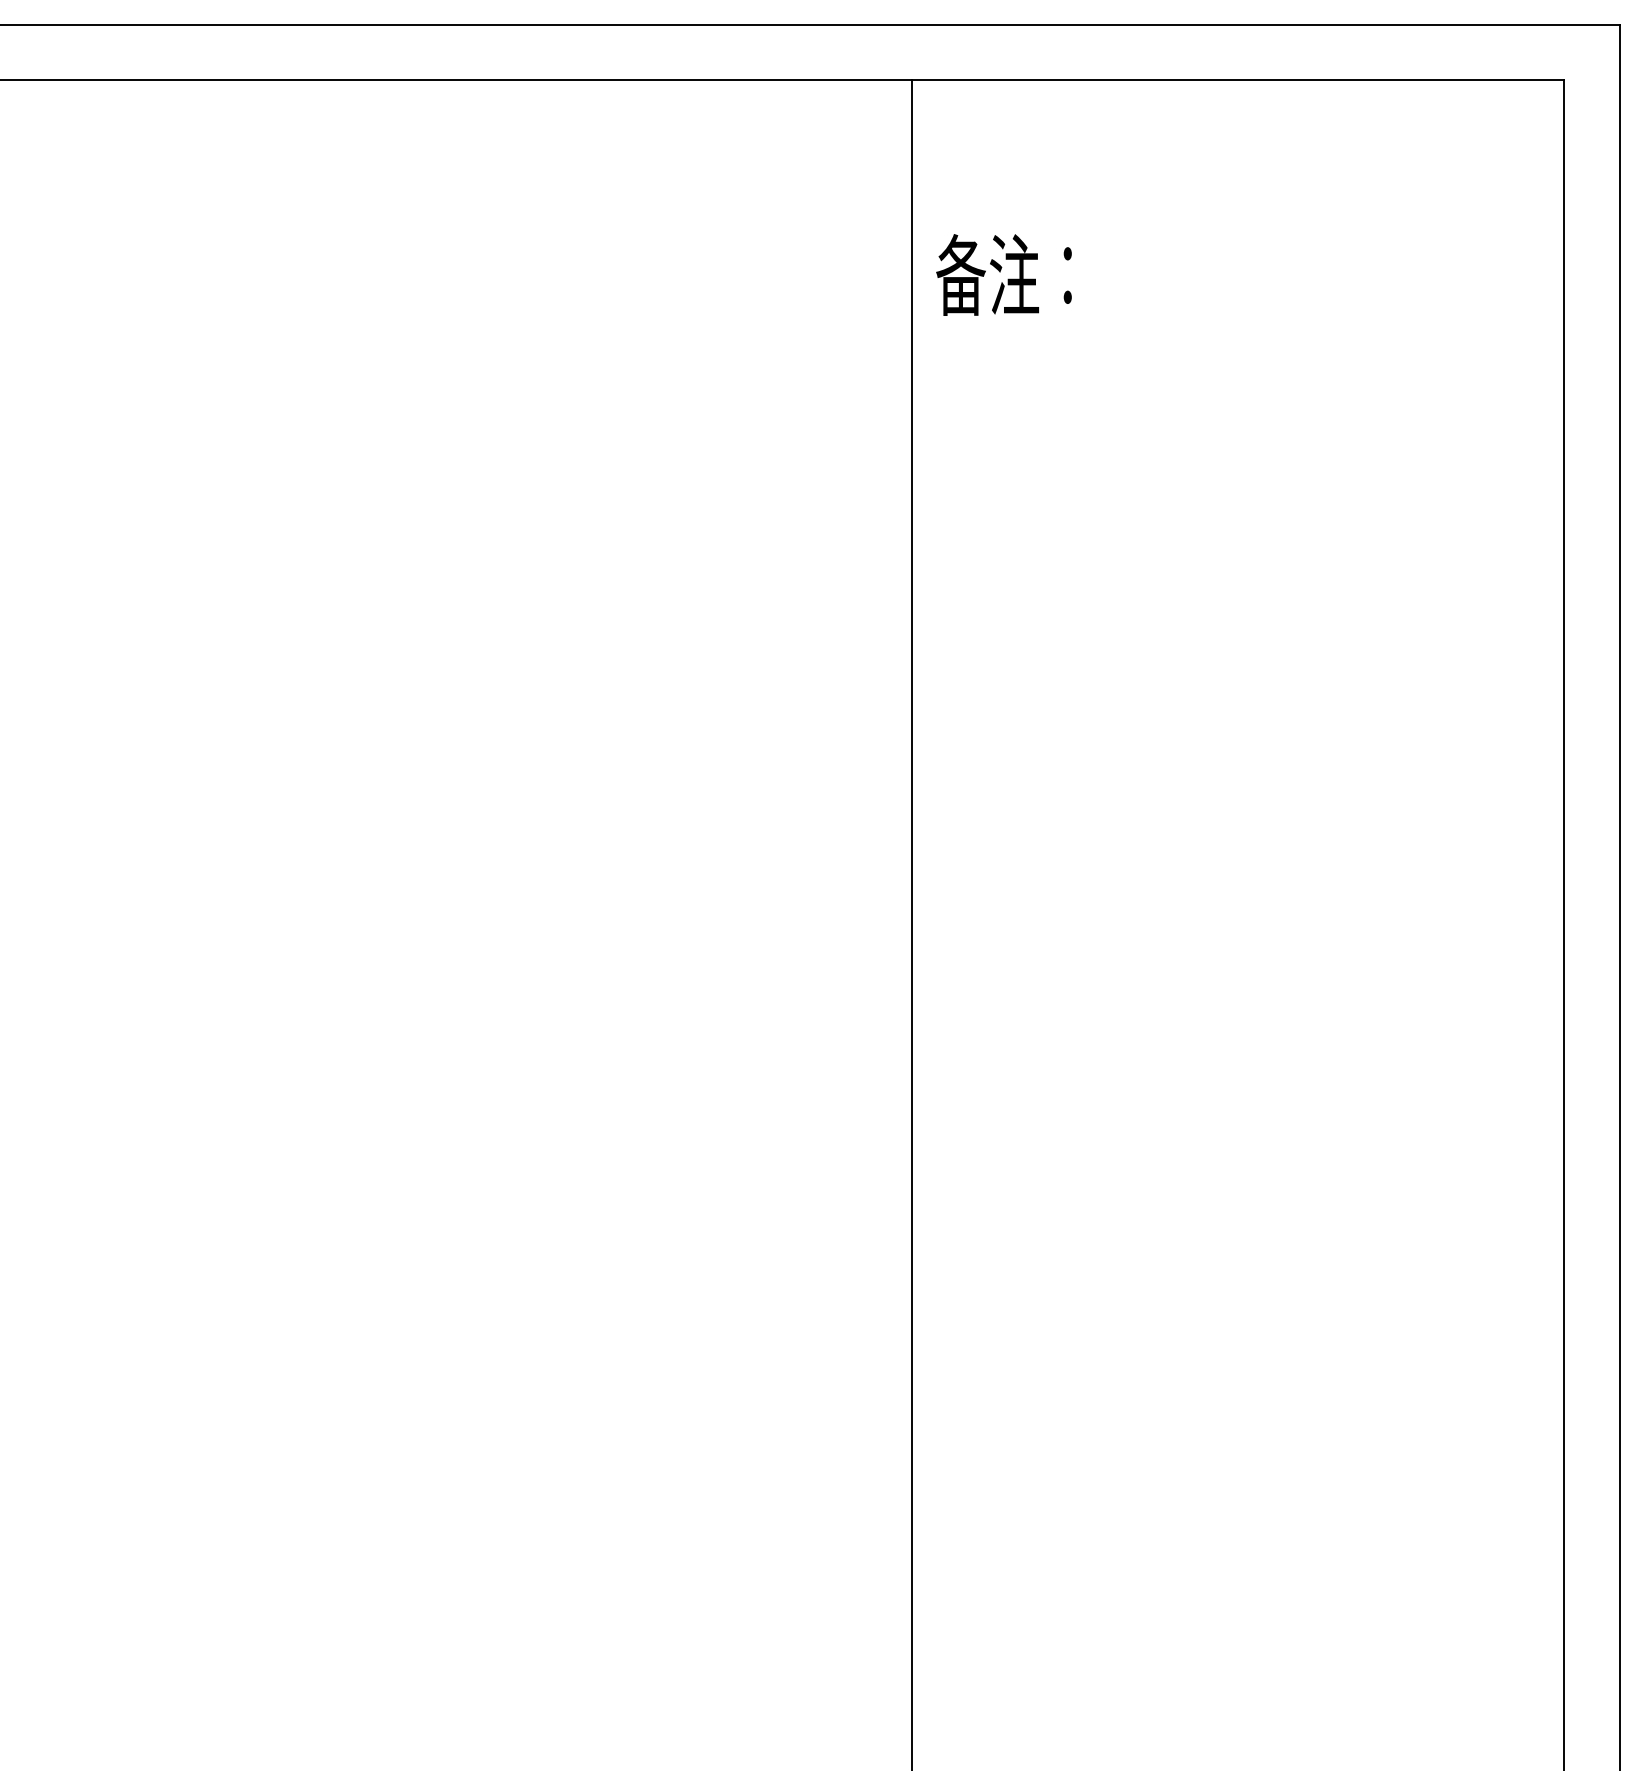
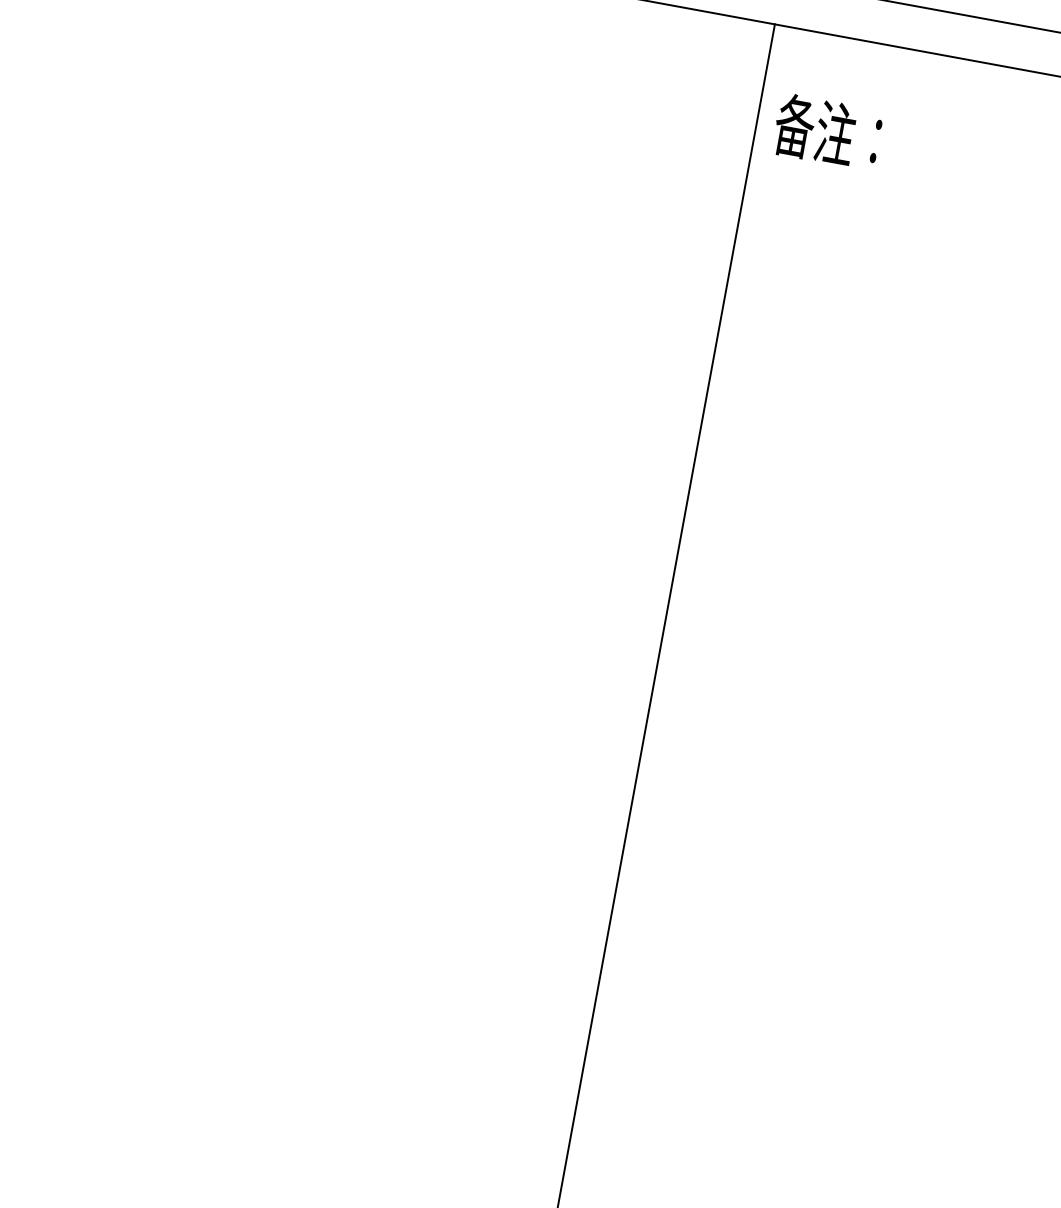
text: (1003, 274) -> (827, 131), moved

